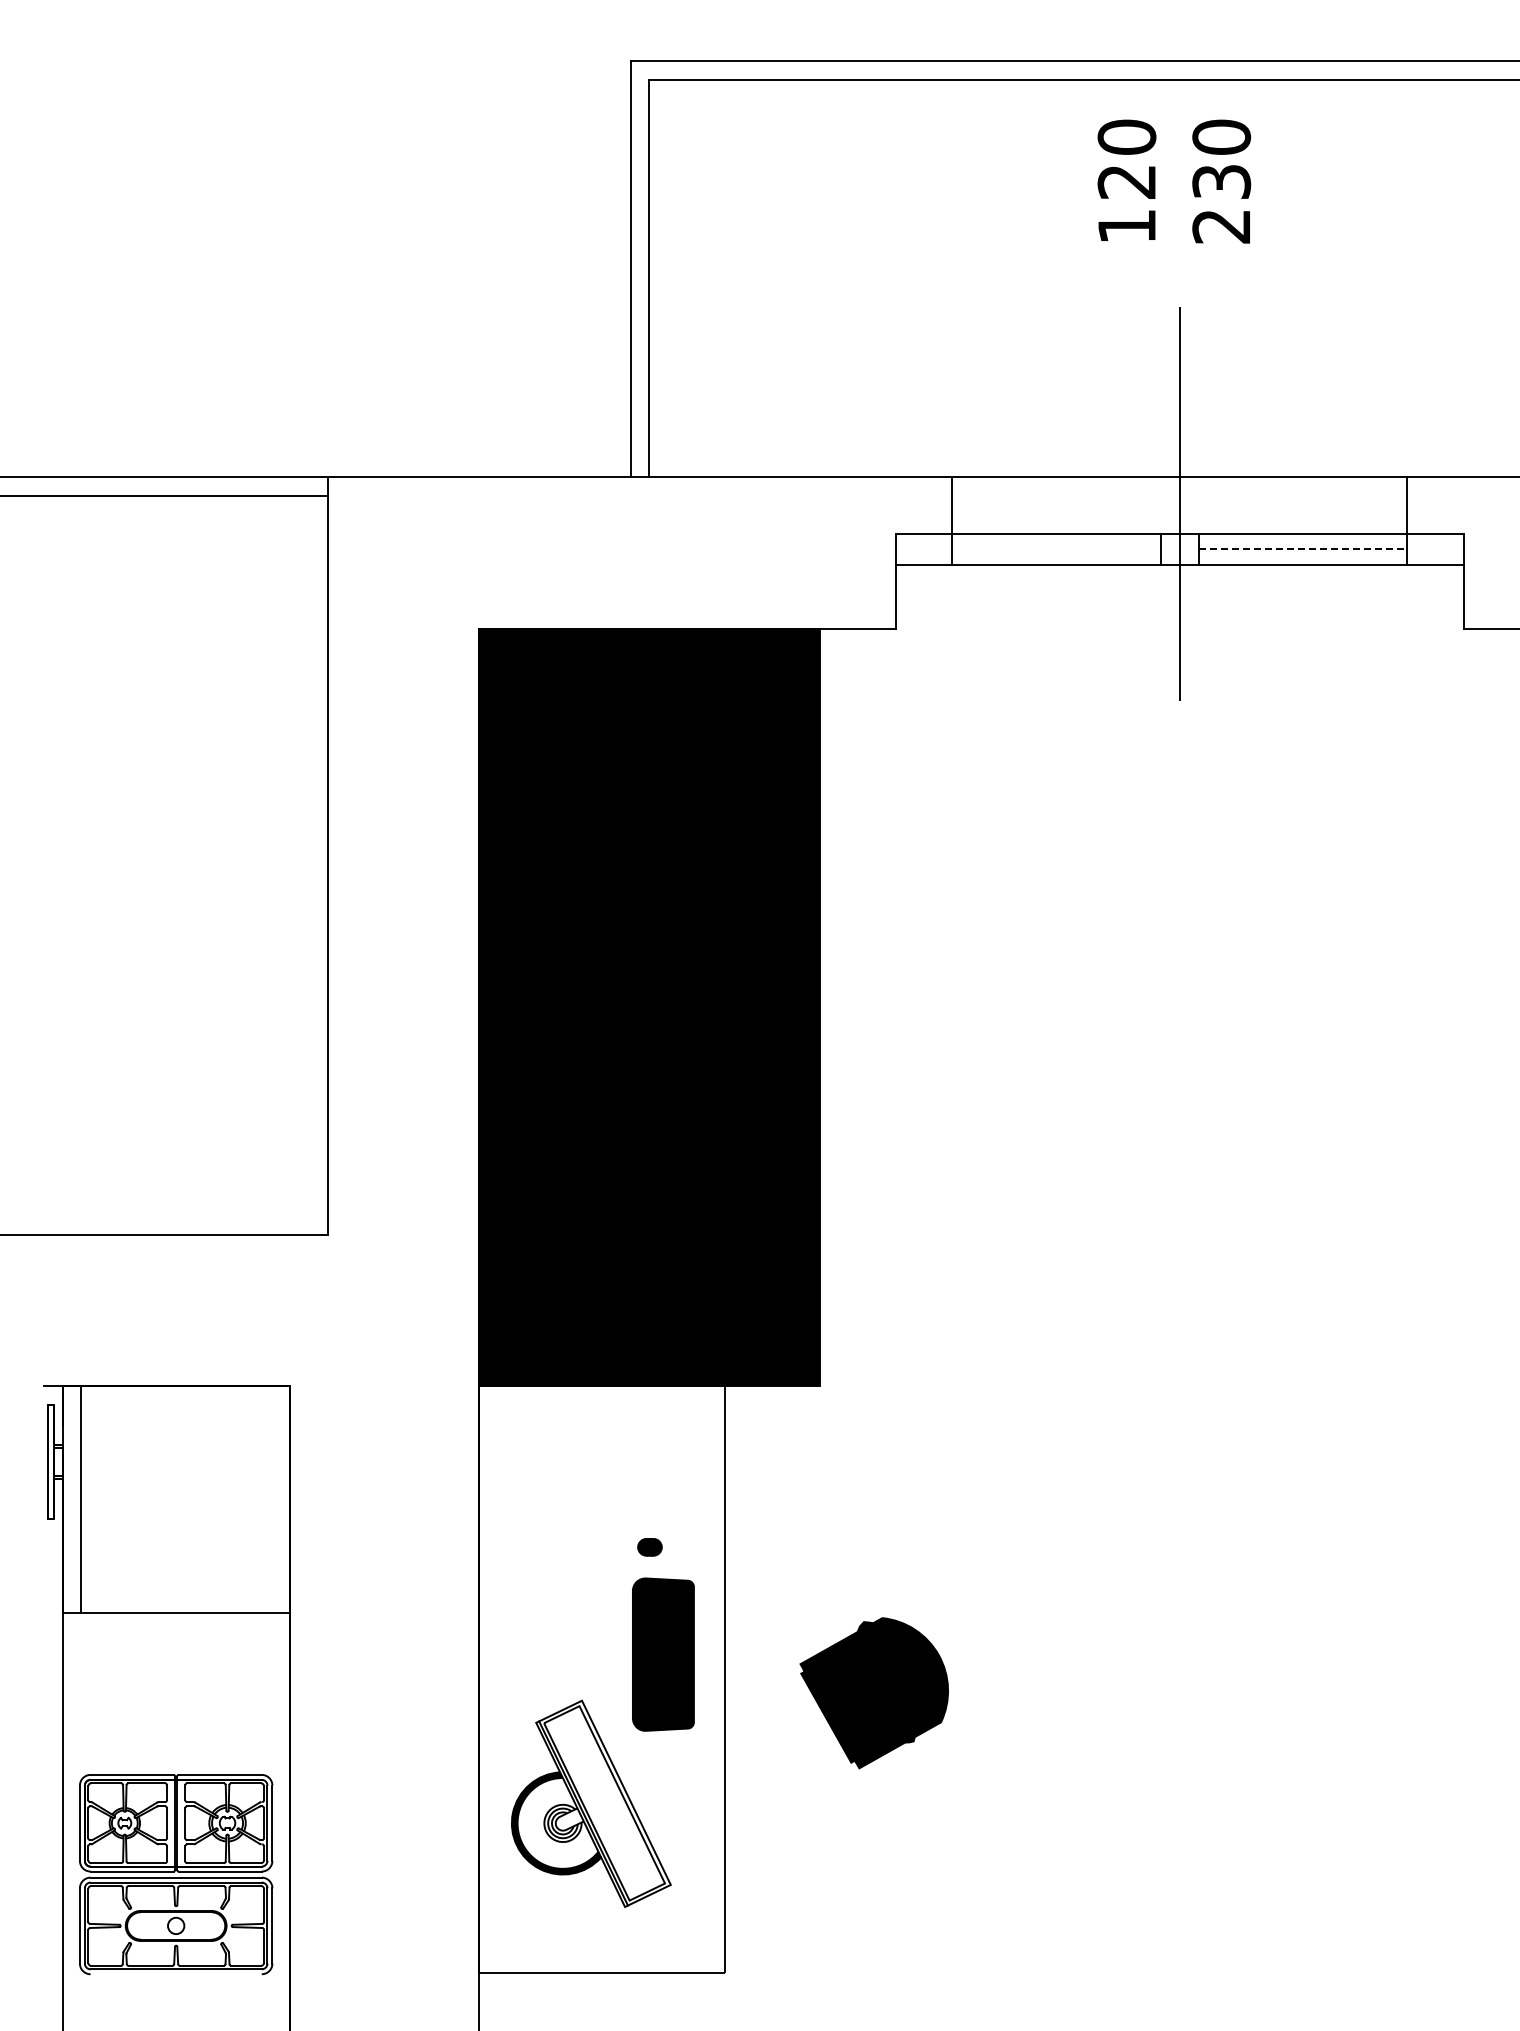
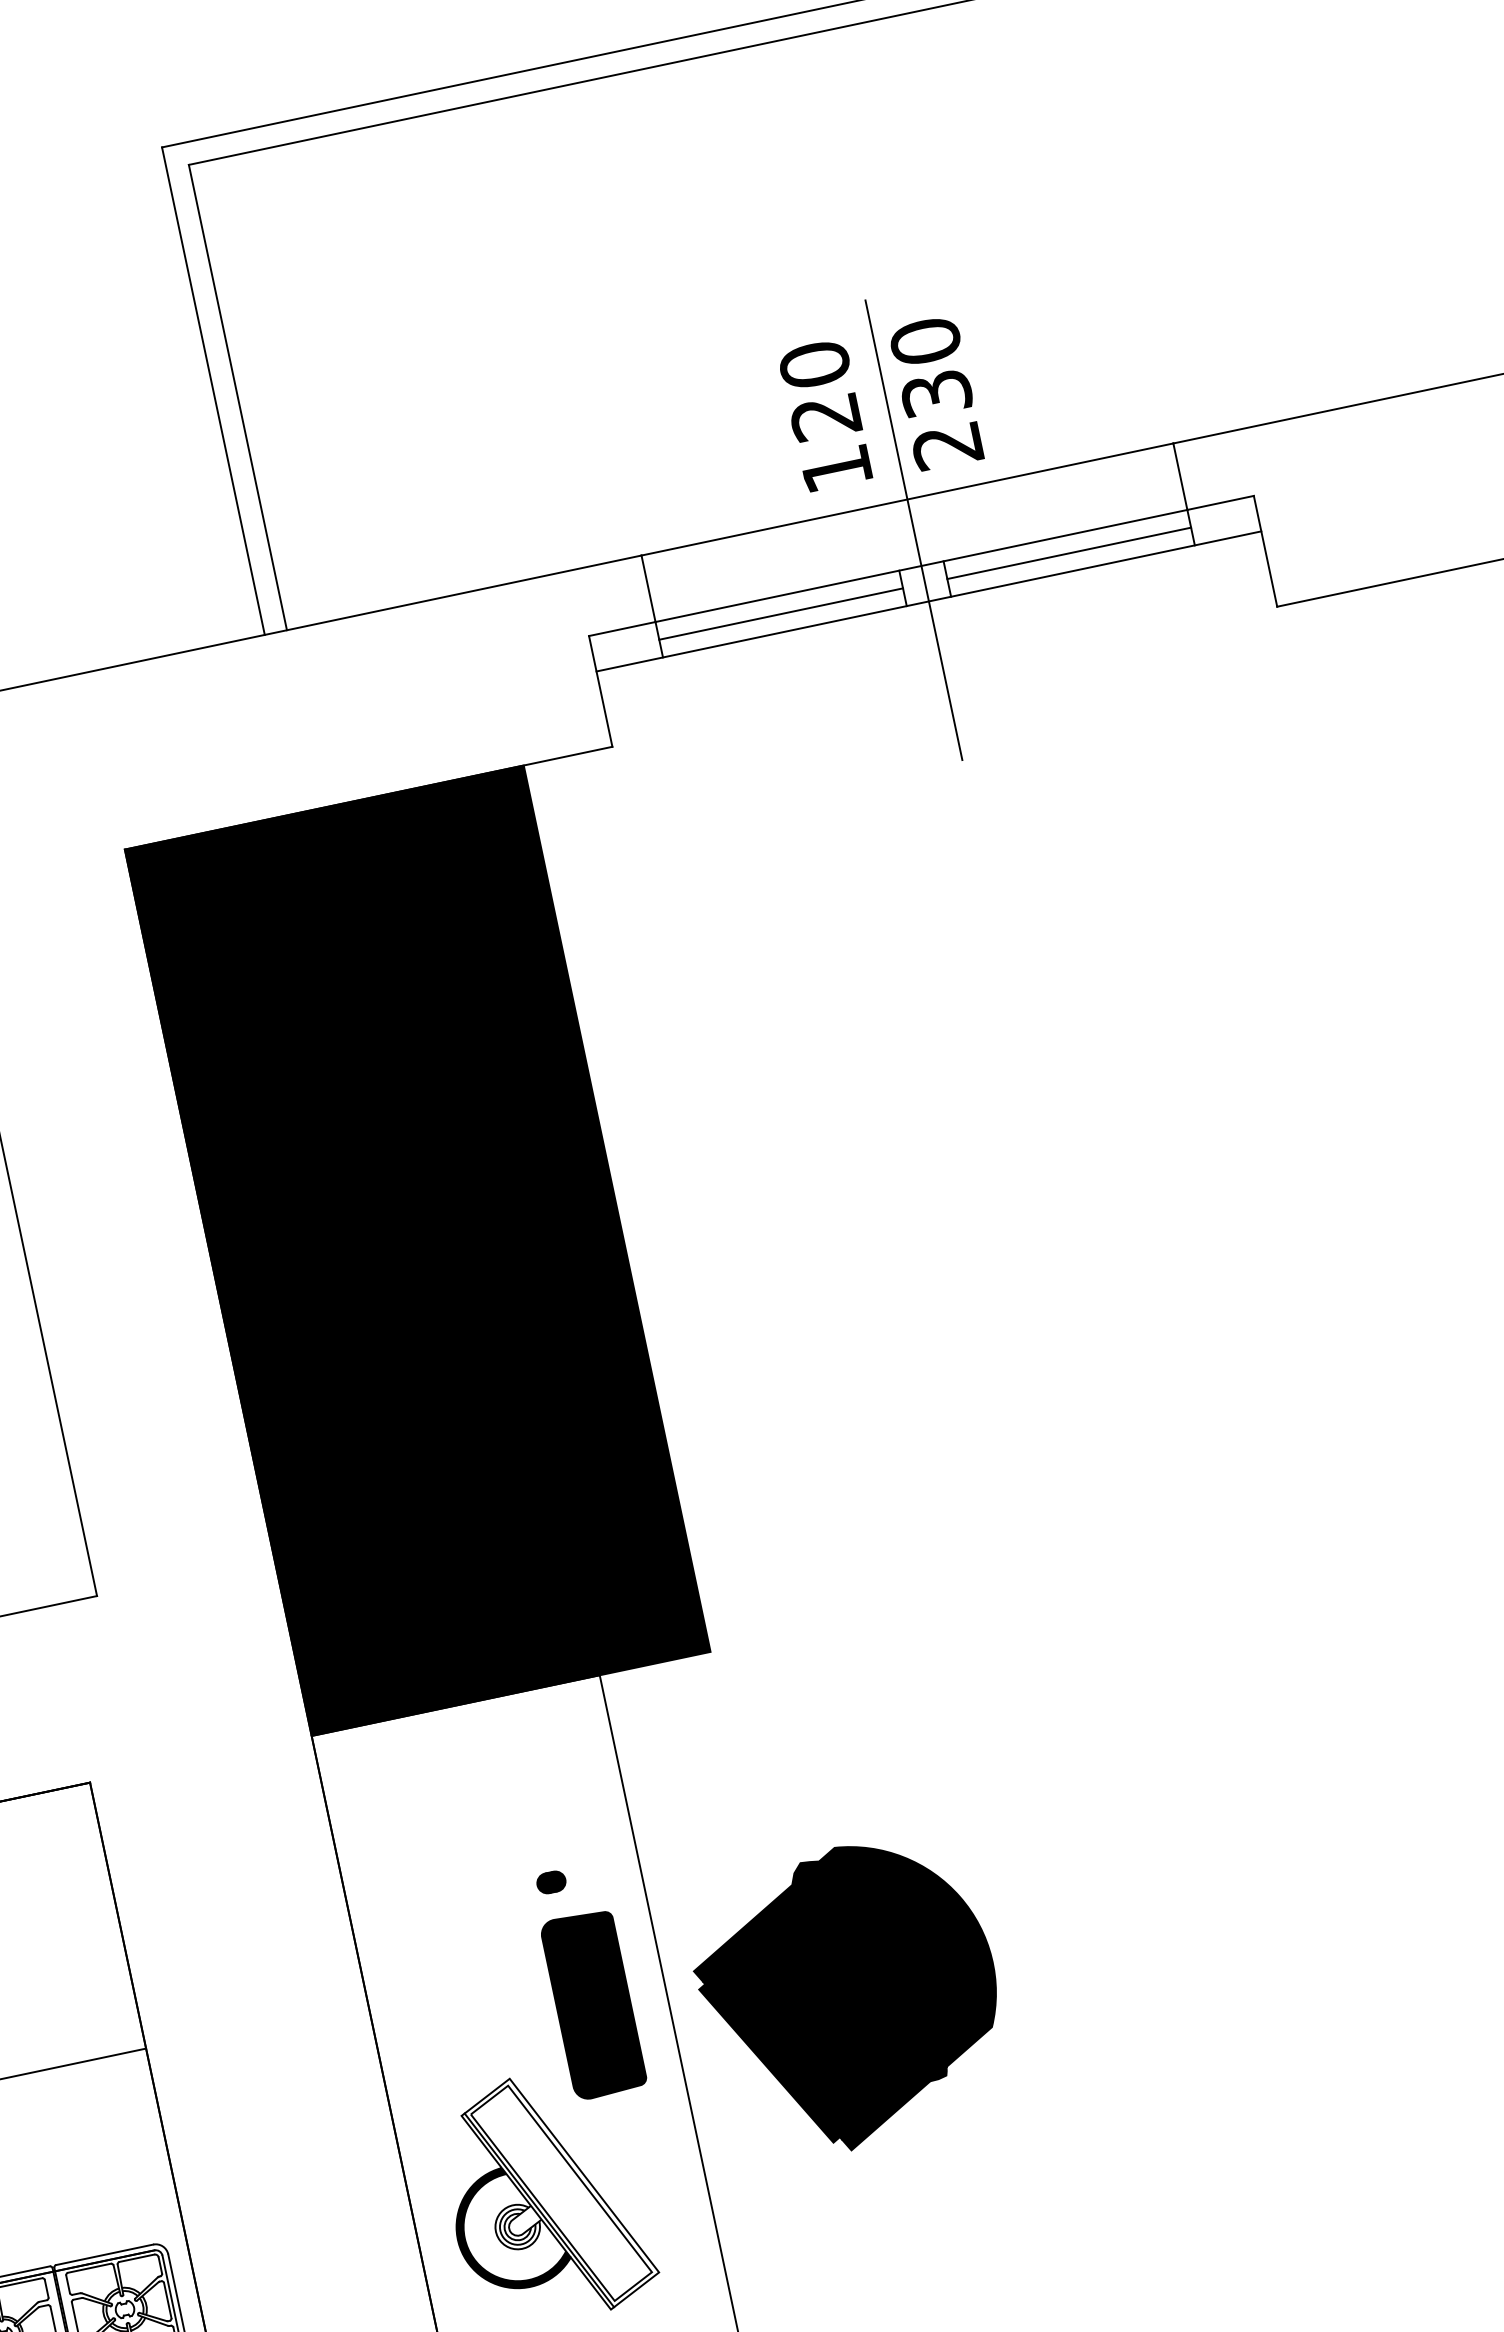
text: (1174, 181) -> (881, 404), moved
line: (1056, 549) -> (781, 614), added
line: (1303, 549) -> (1070, 553), dashed -> solid
part: (874, 1693) -> (850, 1998), size x1.67

